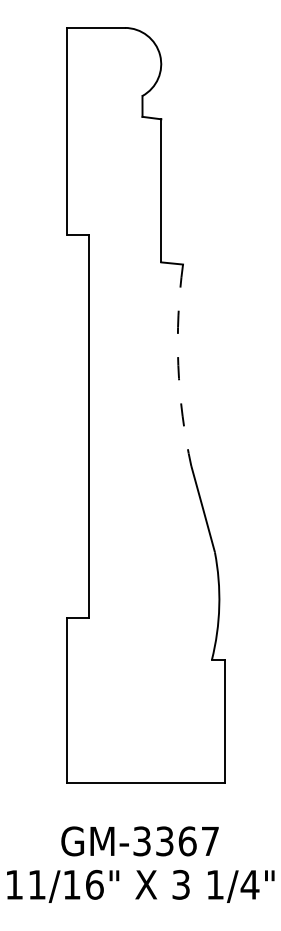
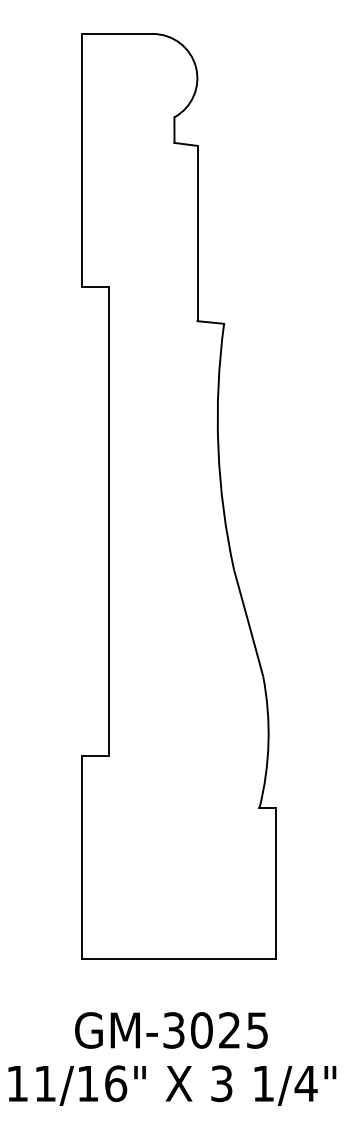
arc: (178, 365) -> (218, 447), dashed -> solid
text: (187, 841) -> (229, 1030), GM-3367 -> GM-3025

